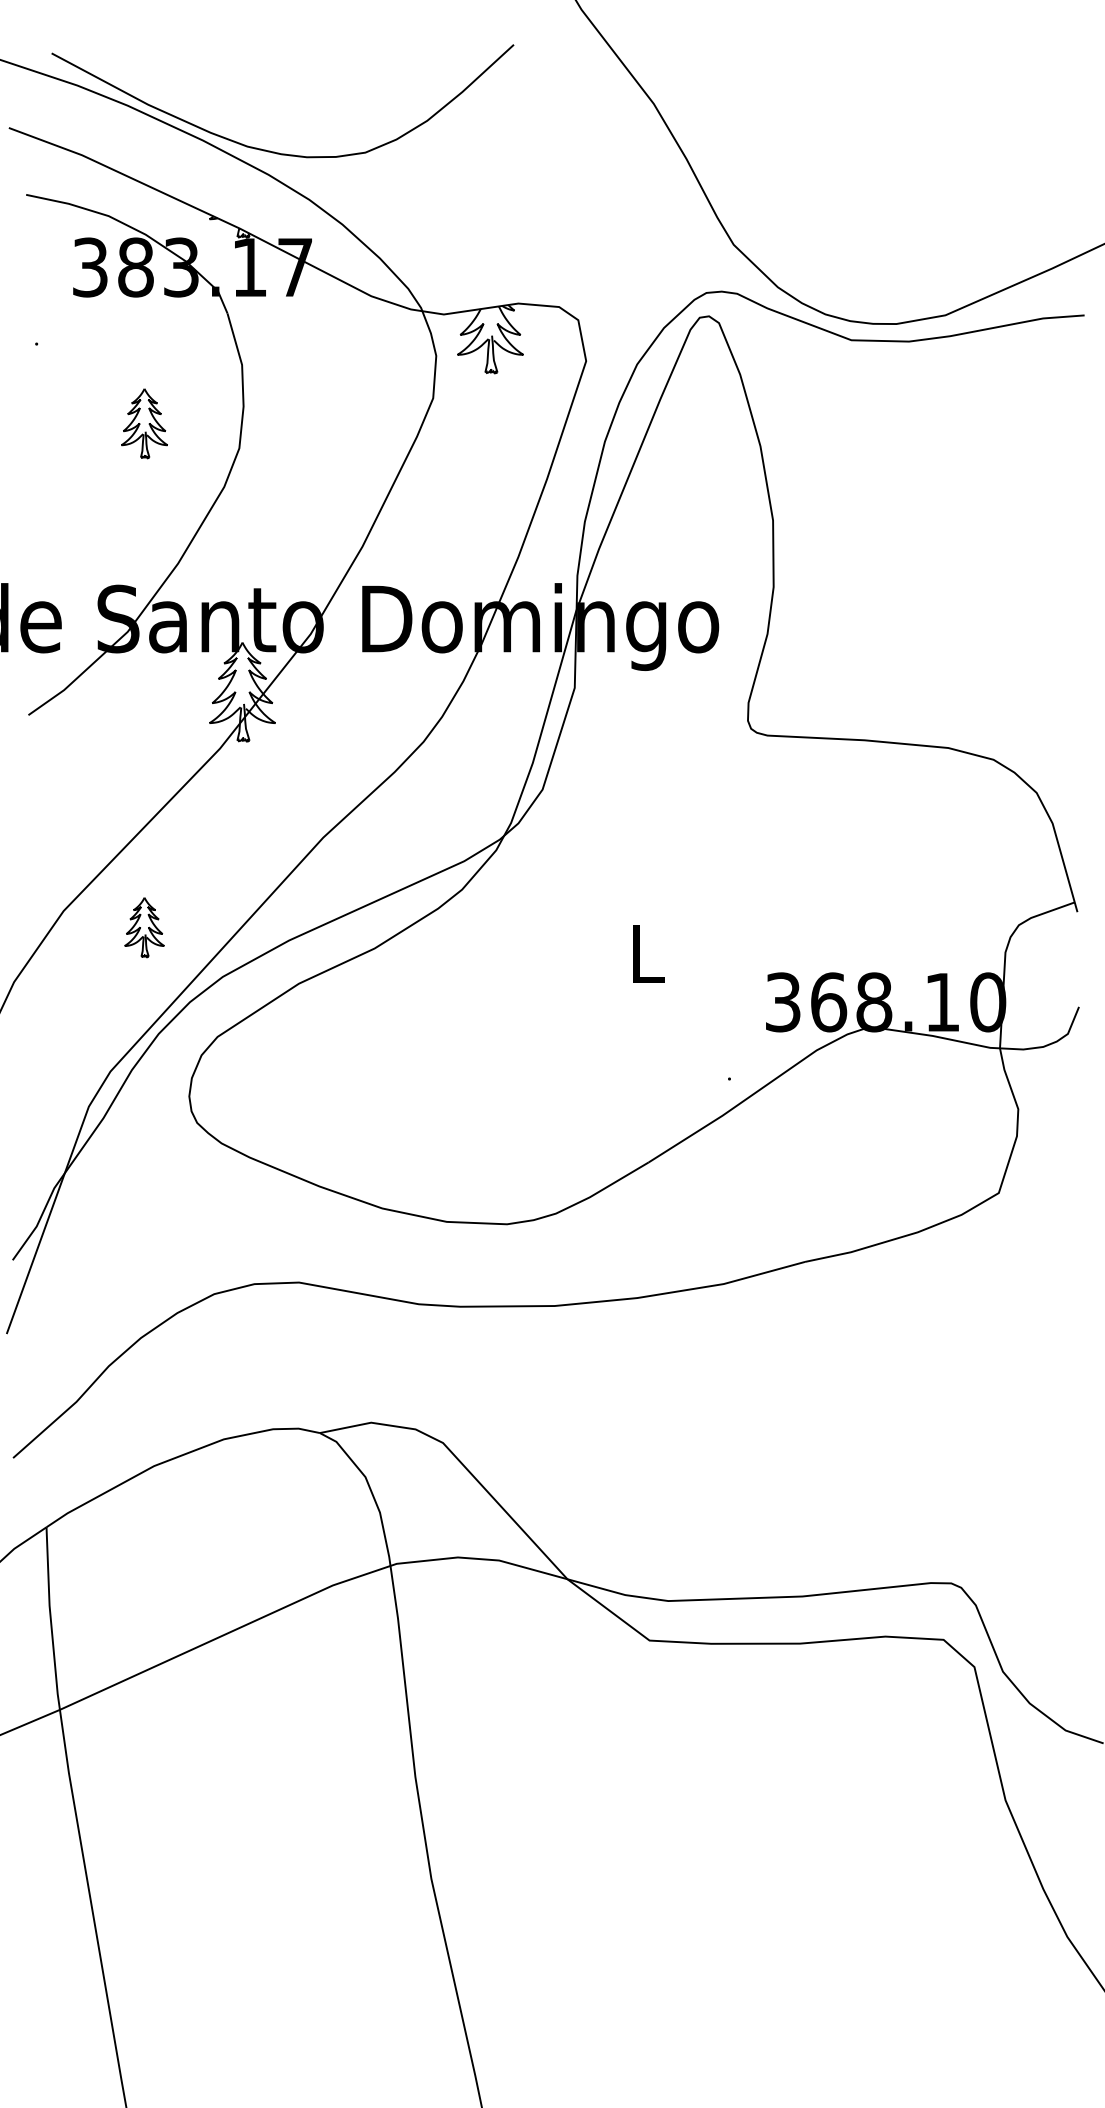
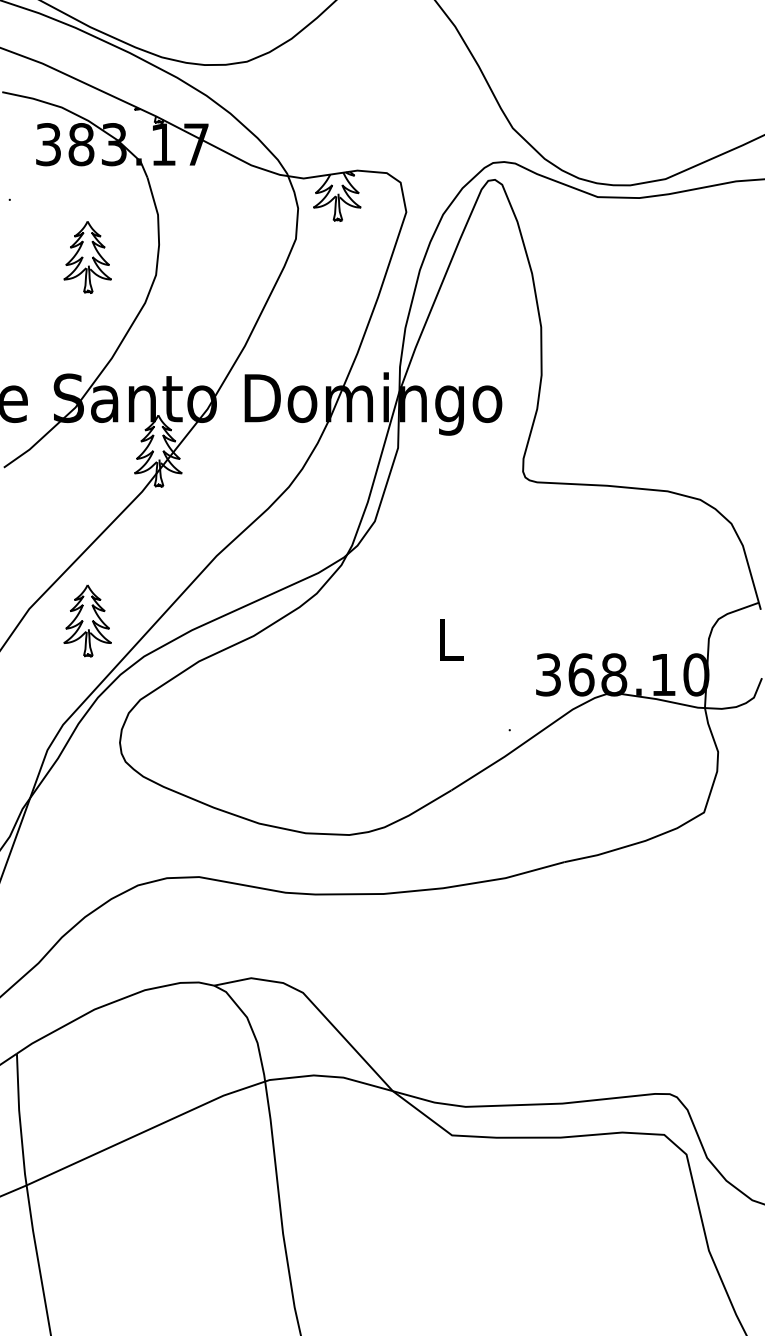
part: (144, 423) -> (87, 257), size x1.43
part: (144, 927) -> (87, 620), size x1.67

